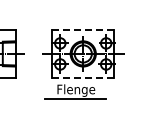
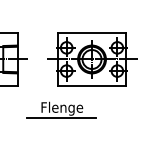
line: (83, 30) -> (92, 33), dashed -> solid
line: (83, 77) -> (92, 85), dashed -> solid
part: (75, 91) -> (61, 109), moved

